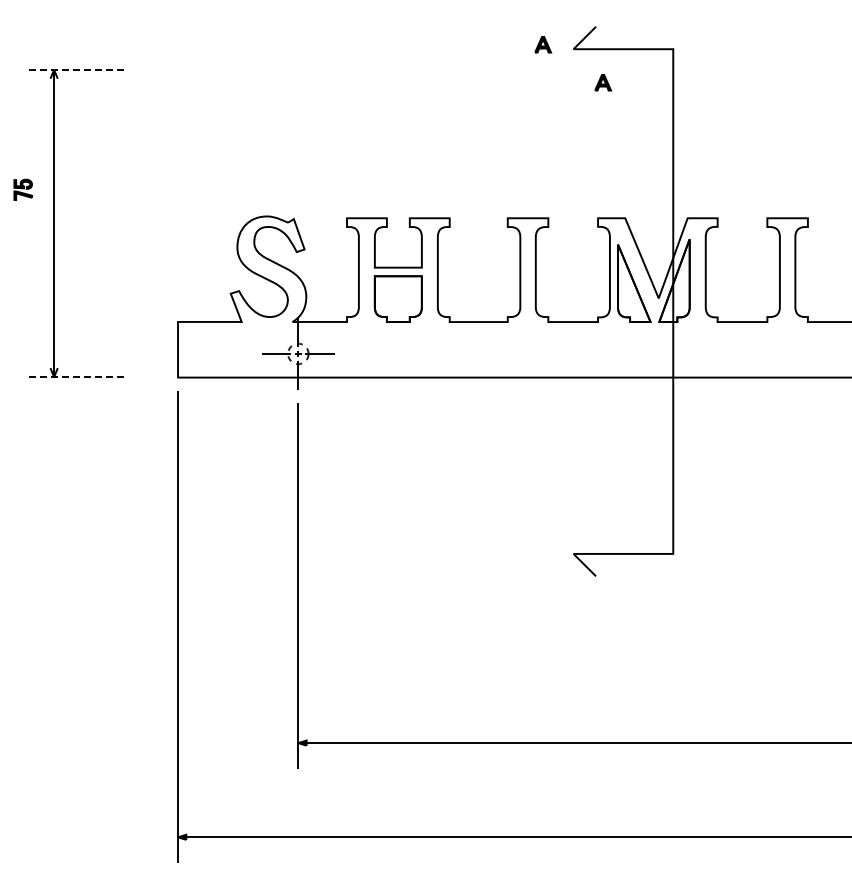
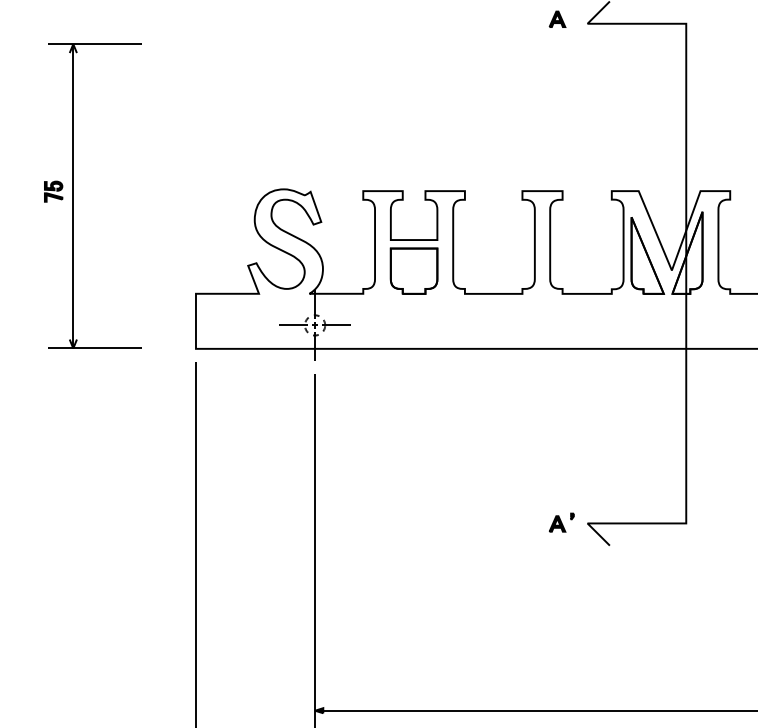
line: (76, 69) -> (95, 43), dashed -> solid
part: (603, 82) -> (617, 56), removed
part: (22, 189) -> (52, 191), moved
line: (76, 377) -> (95, 348), dashed -> solid
part: (547, 553) -> (561, 523), added

